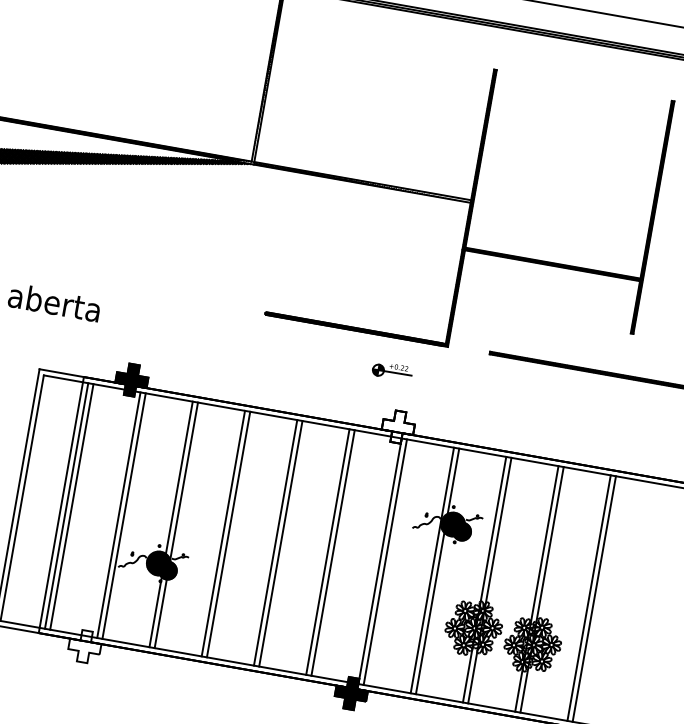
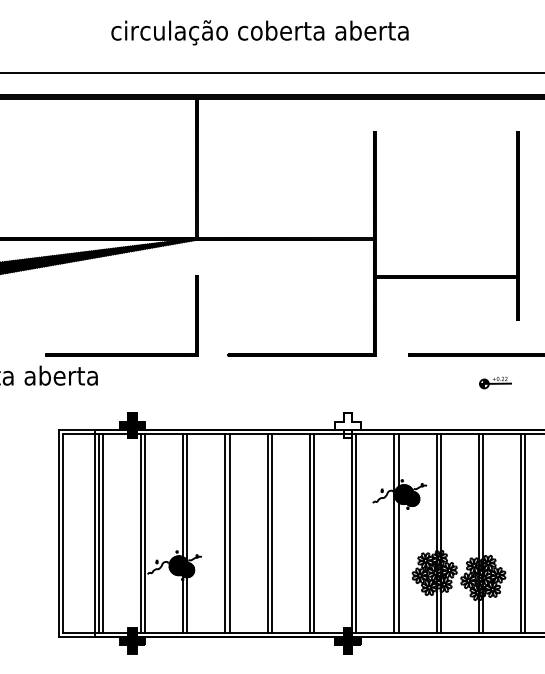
part: (134, 288) -> (121, 353), added
part: (392, 370) -> (495, 382), moved
fill: (84, 645) -> (132, 640), added

